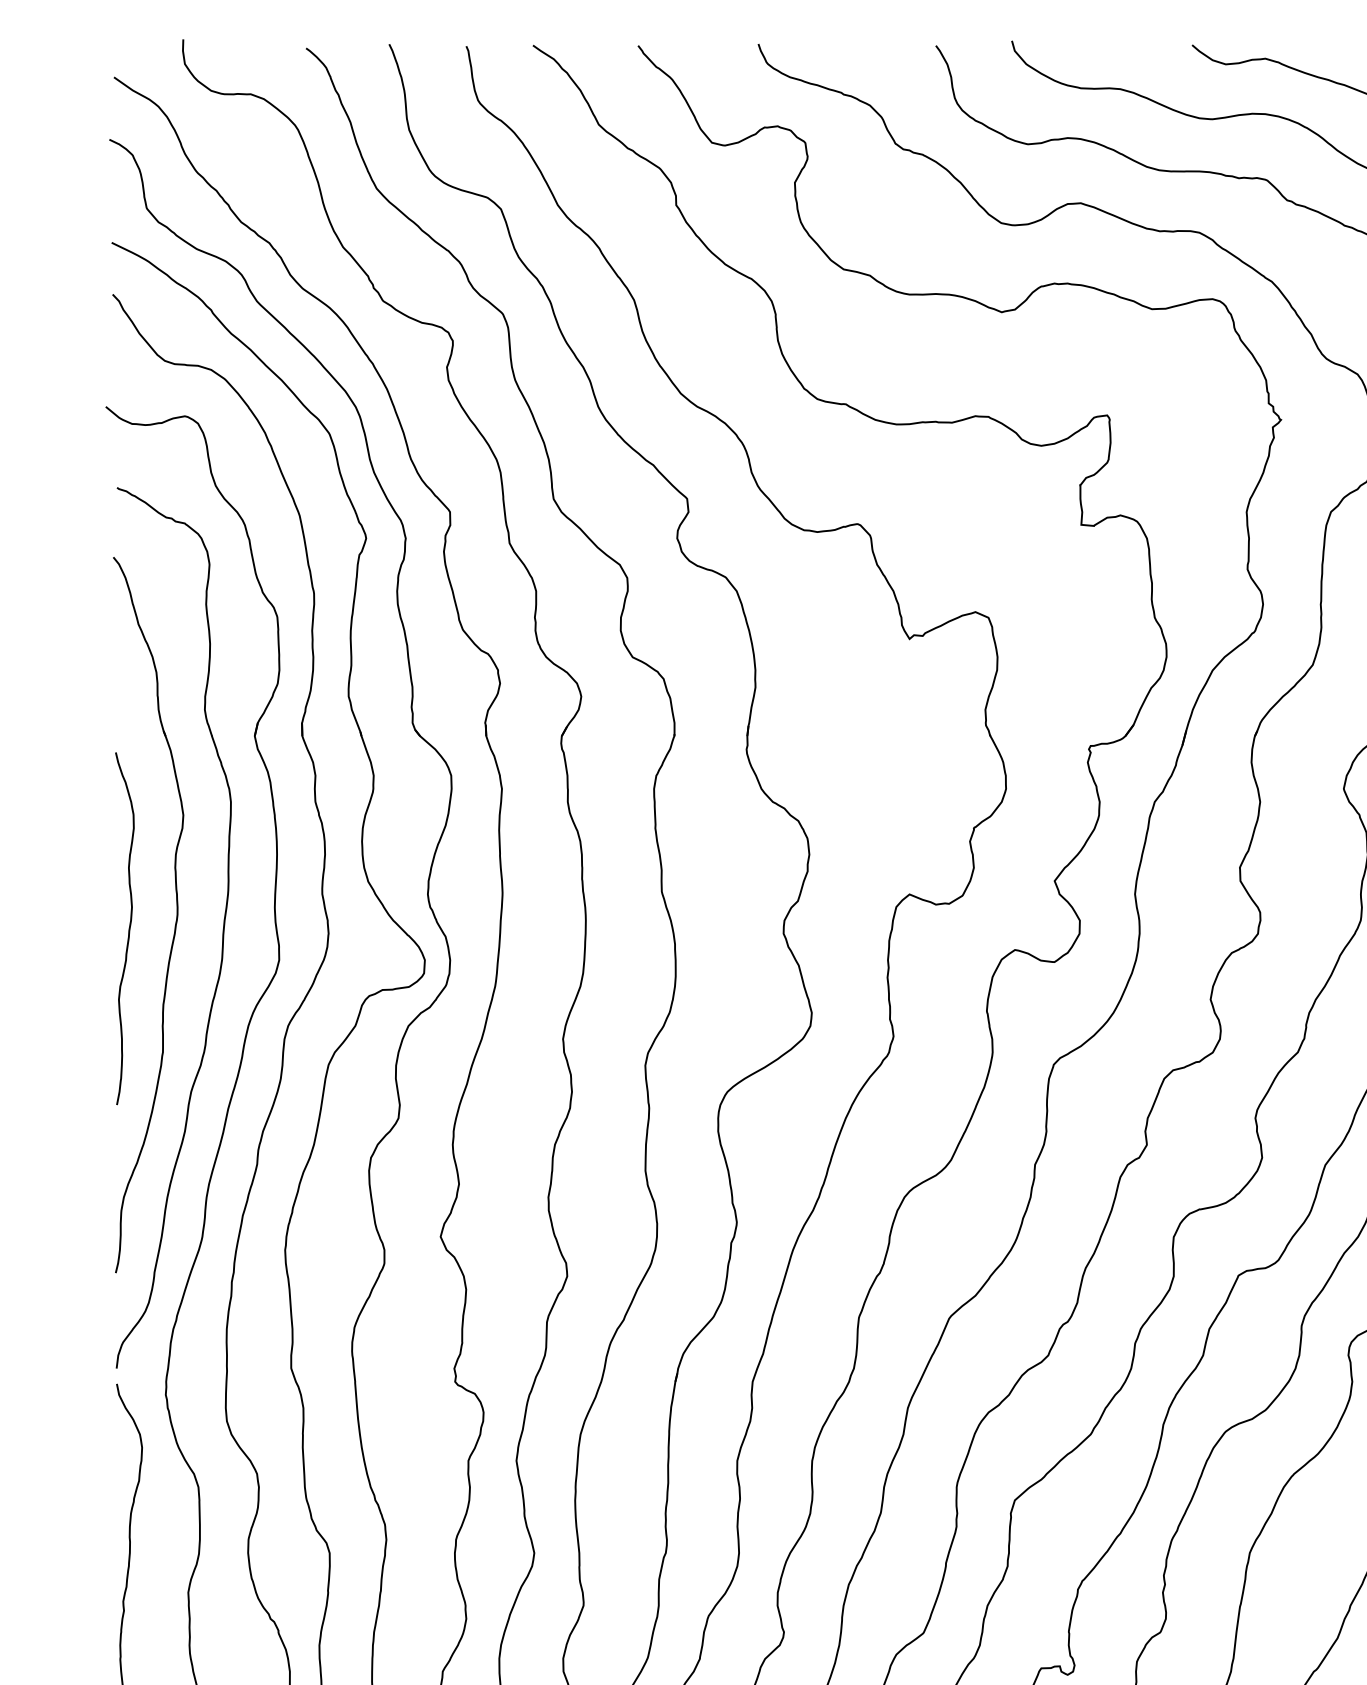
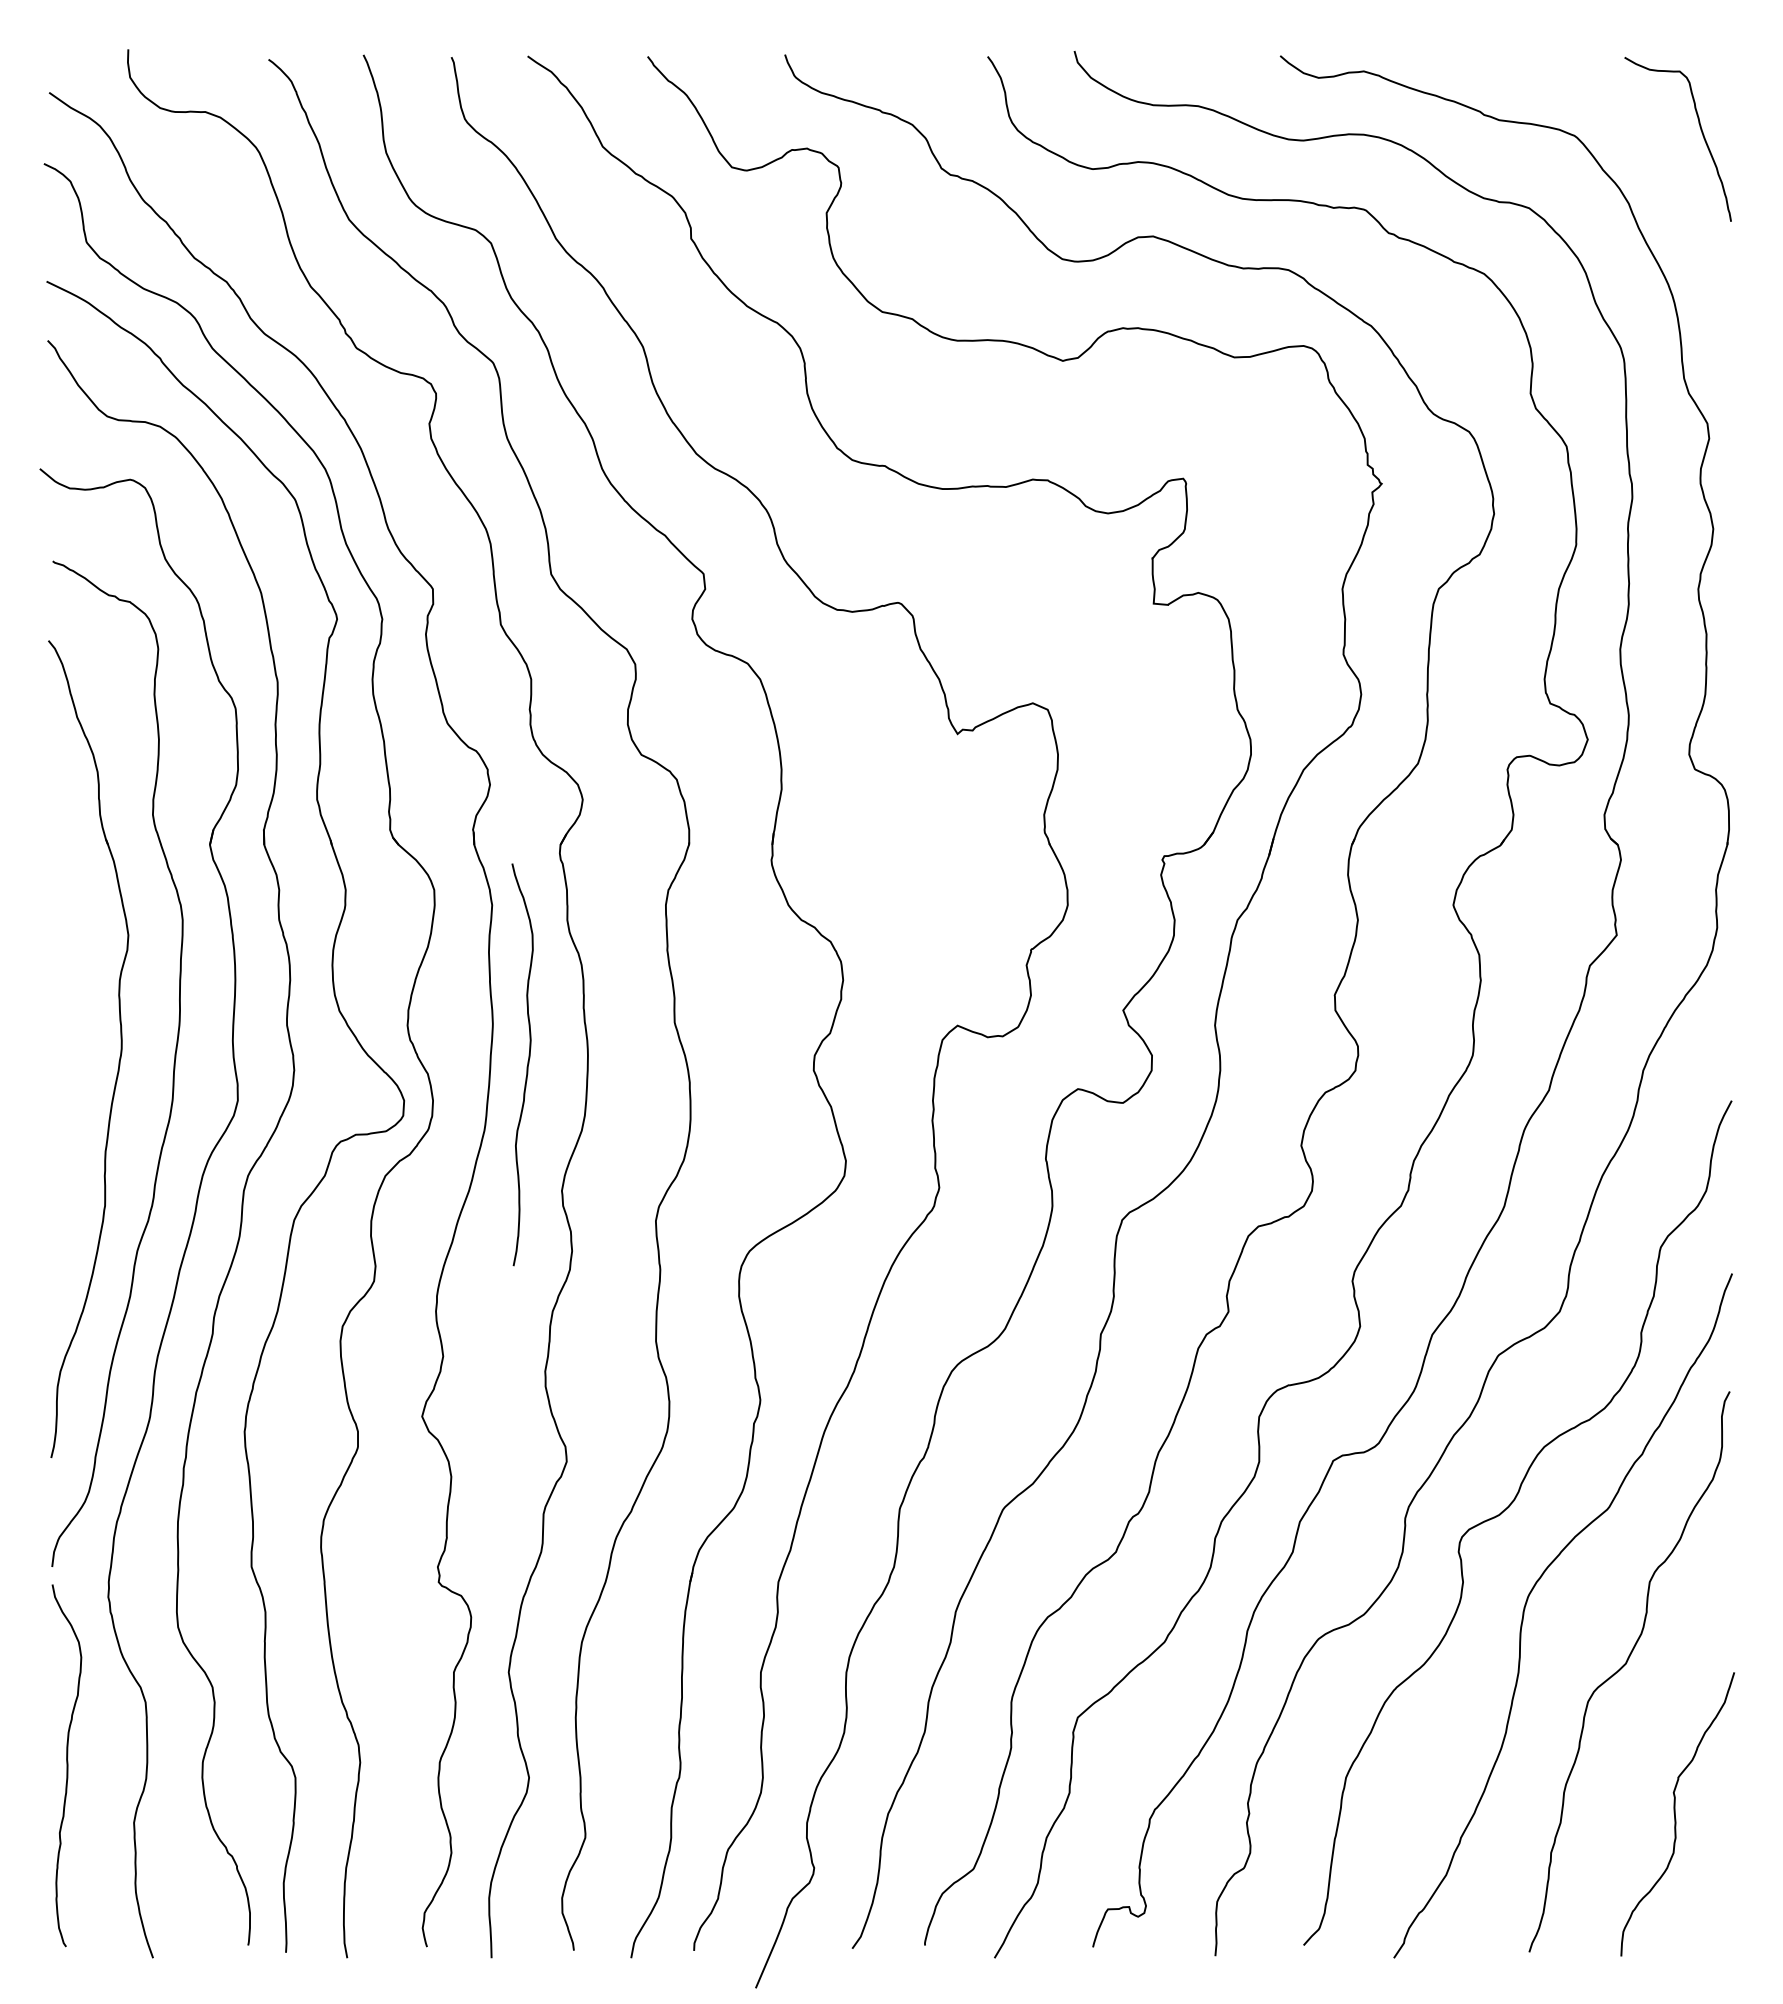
curve: (128, 930) -> (526, 1066), moved

